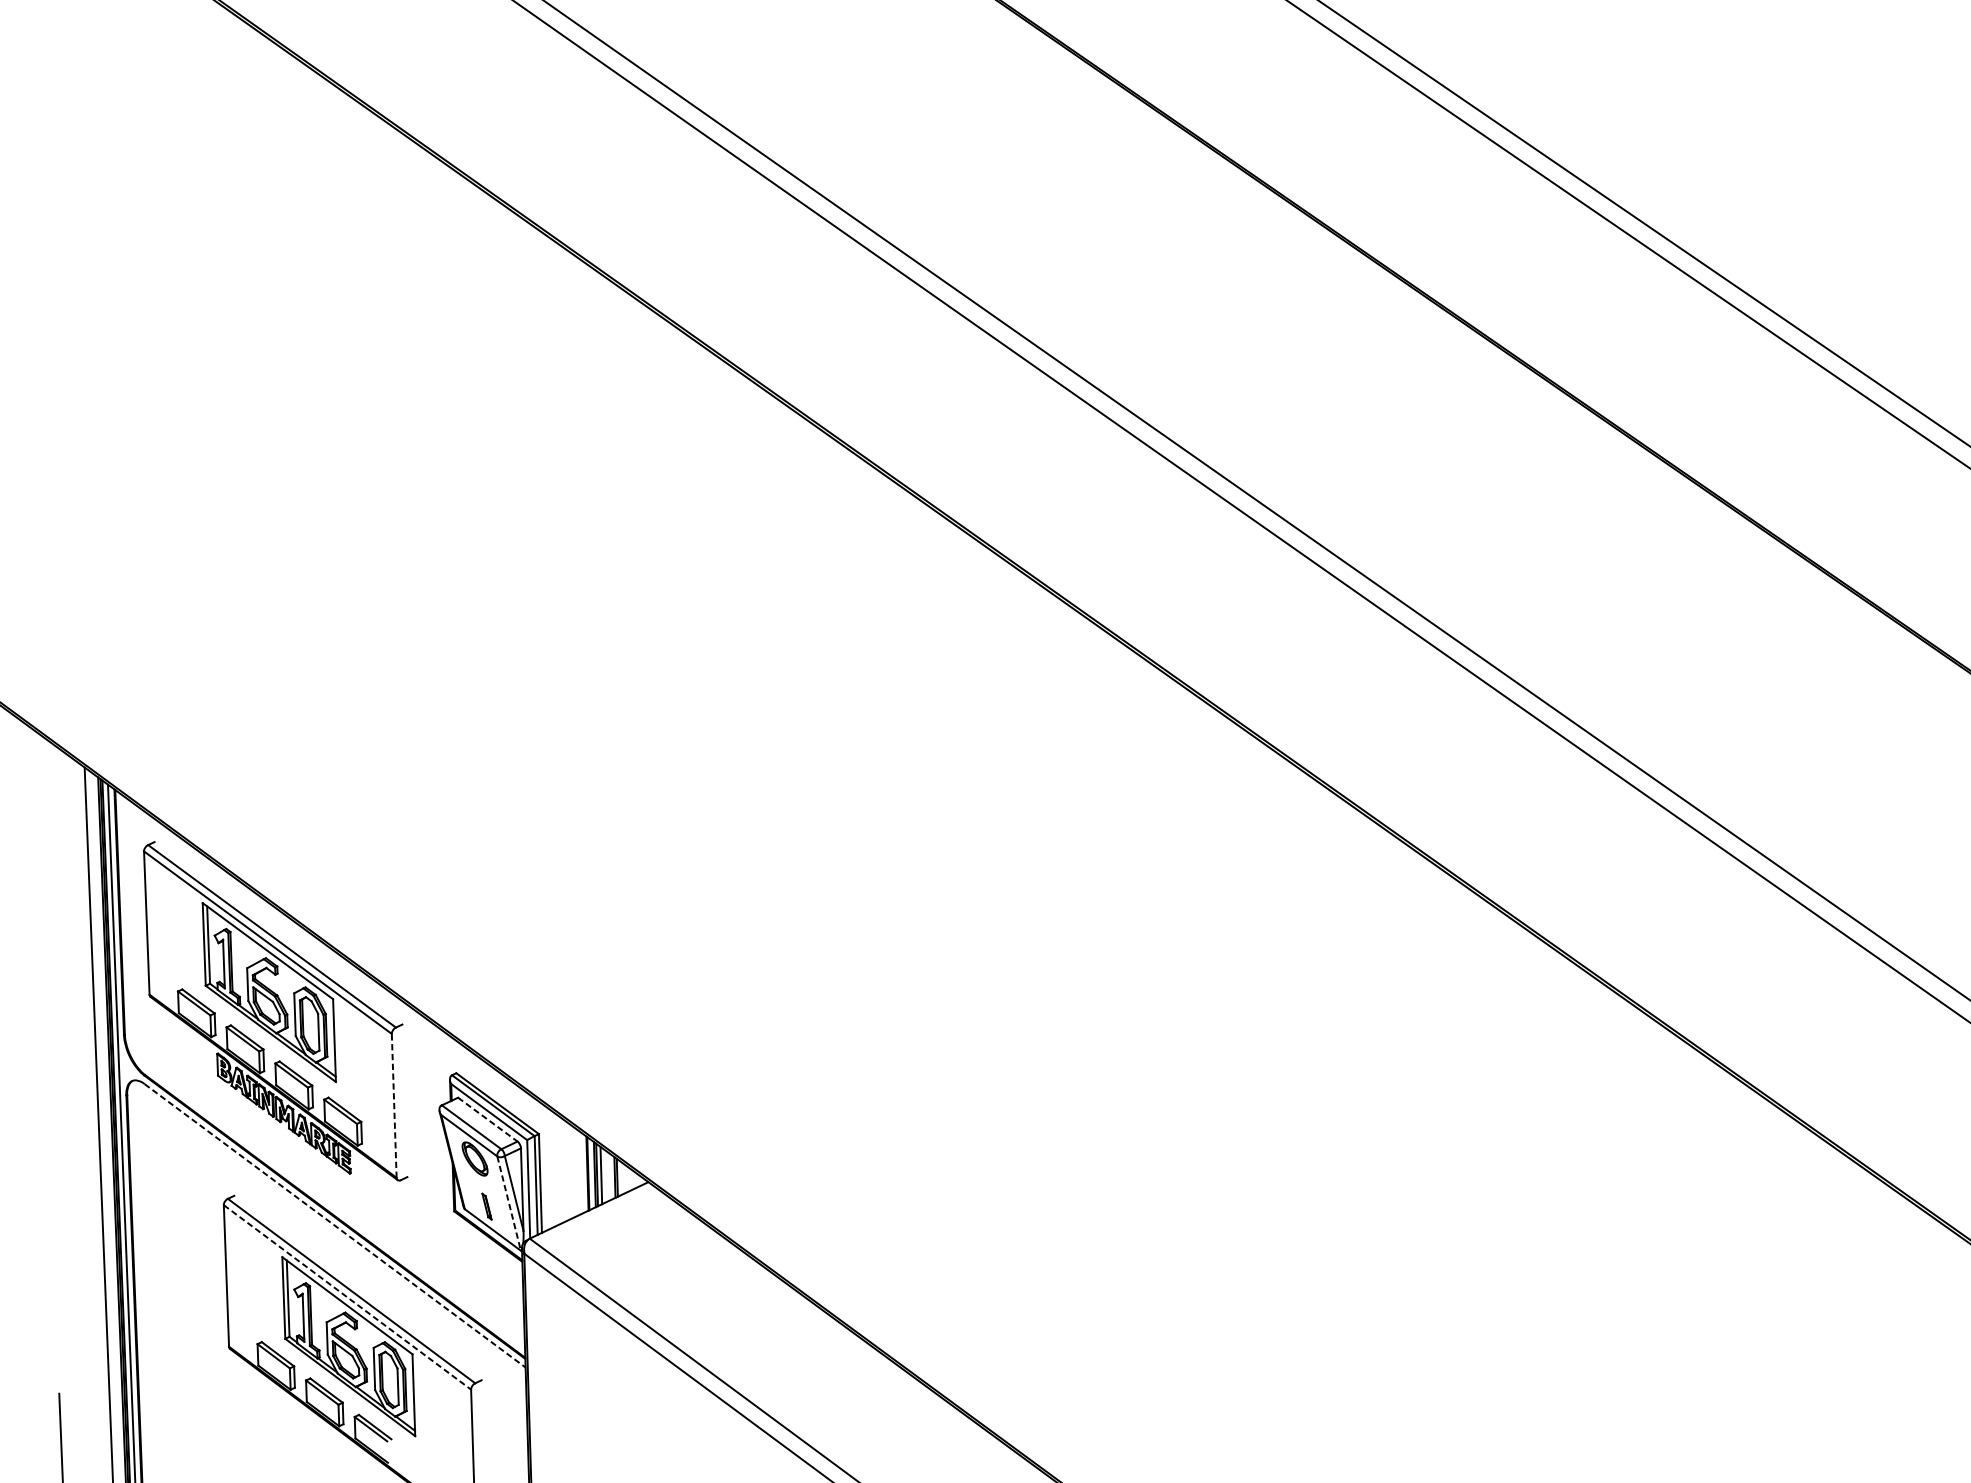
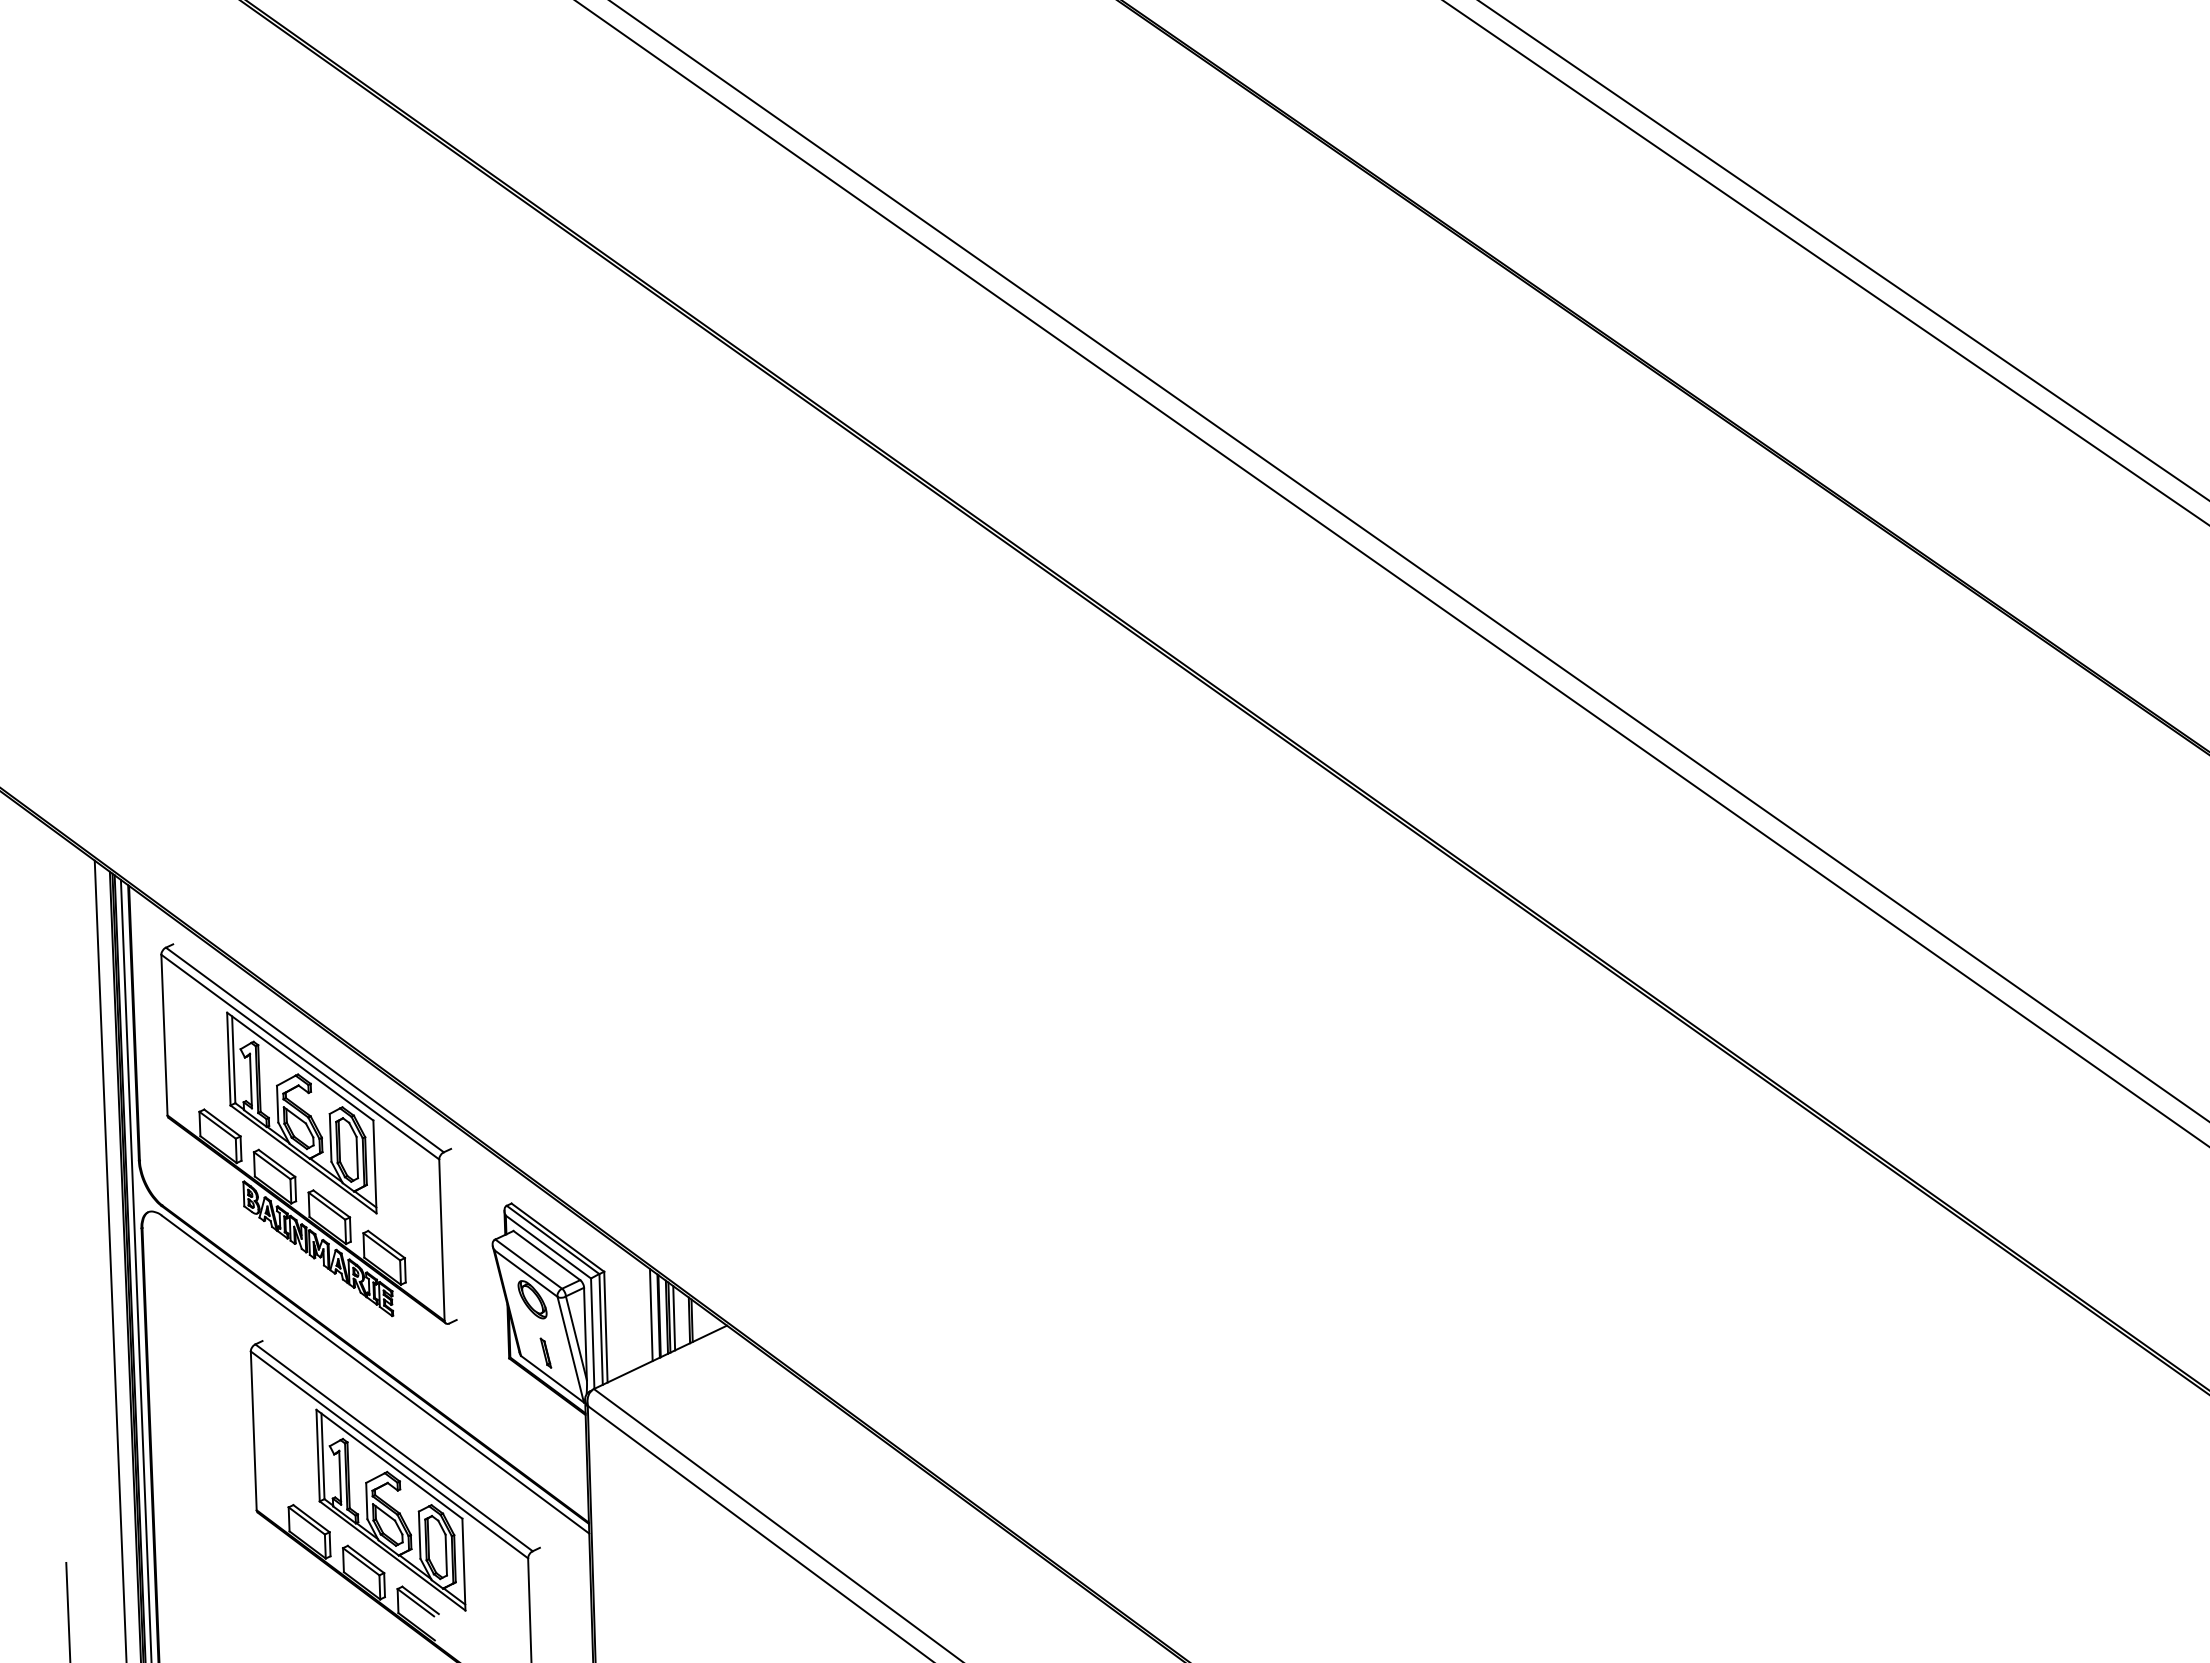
line: (393, 1106) -> (441, 1240), dashed -> solid
line: (488, 1119) -> (547, 1255), dashed -> solid
line: (580, 1172) -> (650, 1314), added
line: (508, 1204) -> (570, 1350), dashed -> solid
line: (335, 1225) -> (376, 1374), dashed -> solid
line: (347, 1297) -> (389, 1454), dashed -> solid

